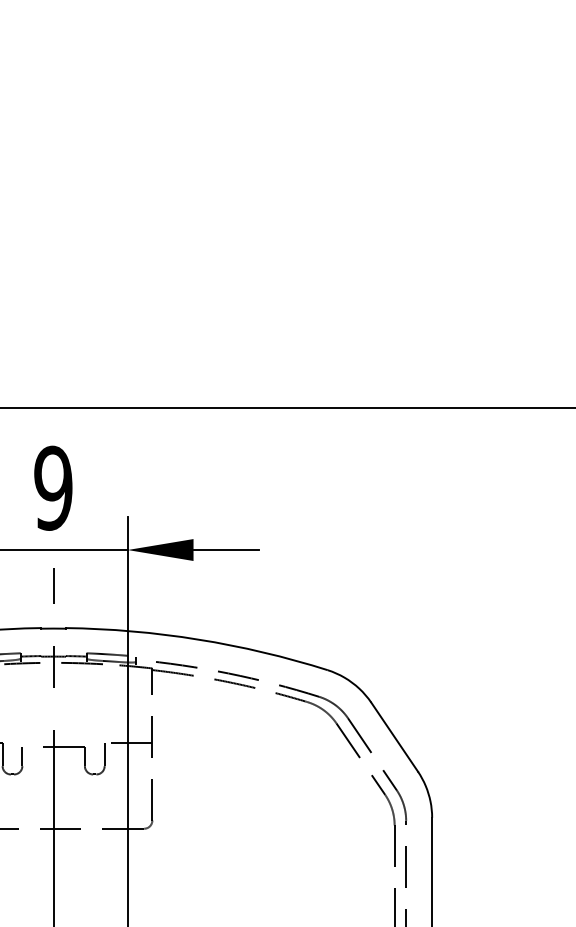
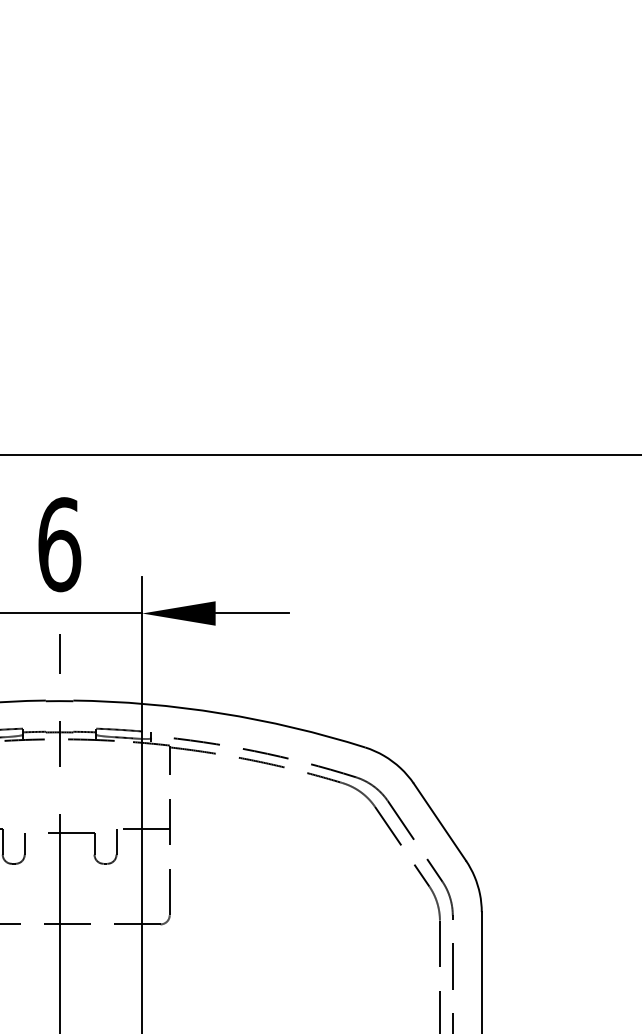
text: (53, 487) -> (59, 543), 9 -> 6

